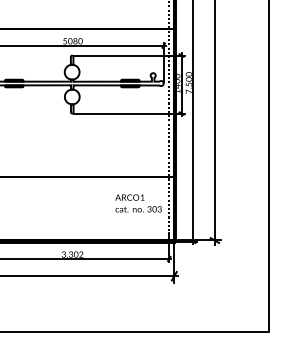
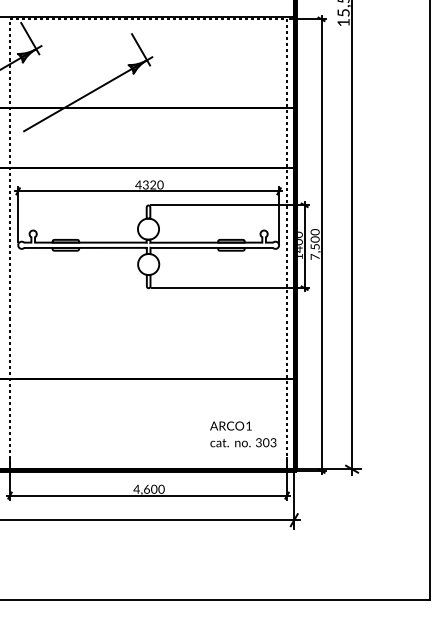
text: (70, 40) -> (145, 184), 5080 -> 4320
text: (138, 203) -> (243, 434), moved
text: (72, 254) -> (148, 488), 3,302 -> 4,600

